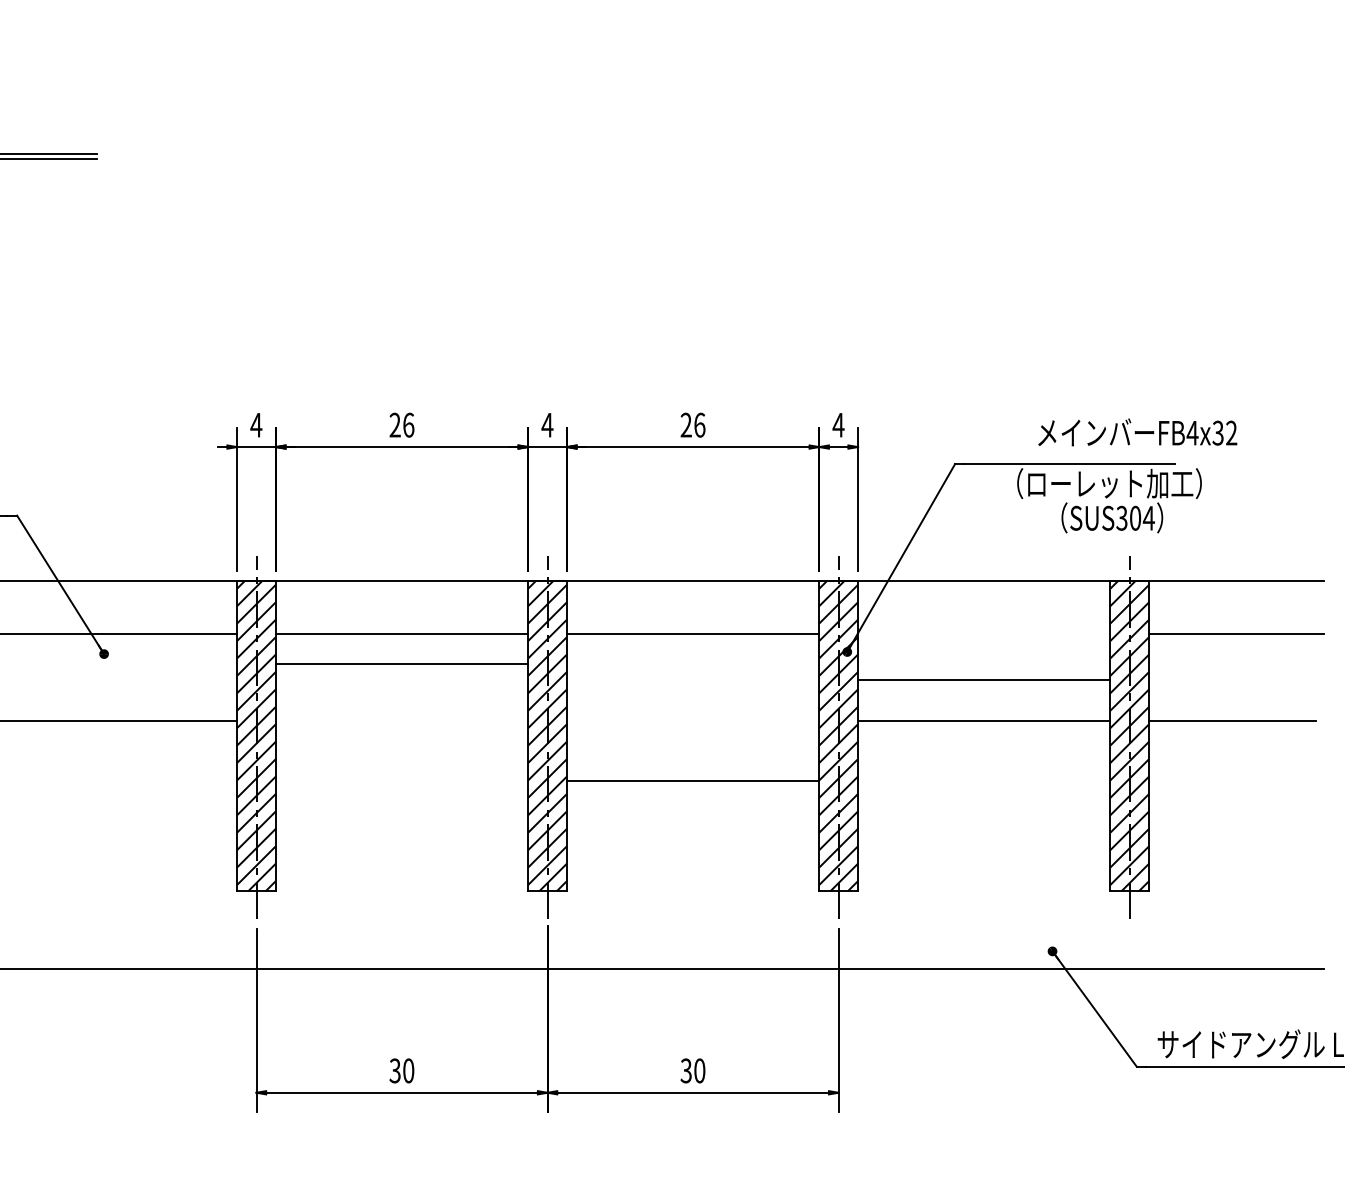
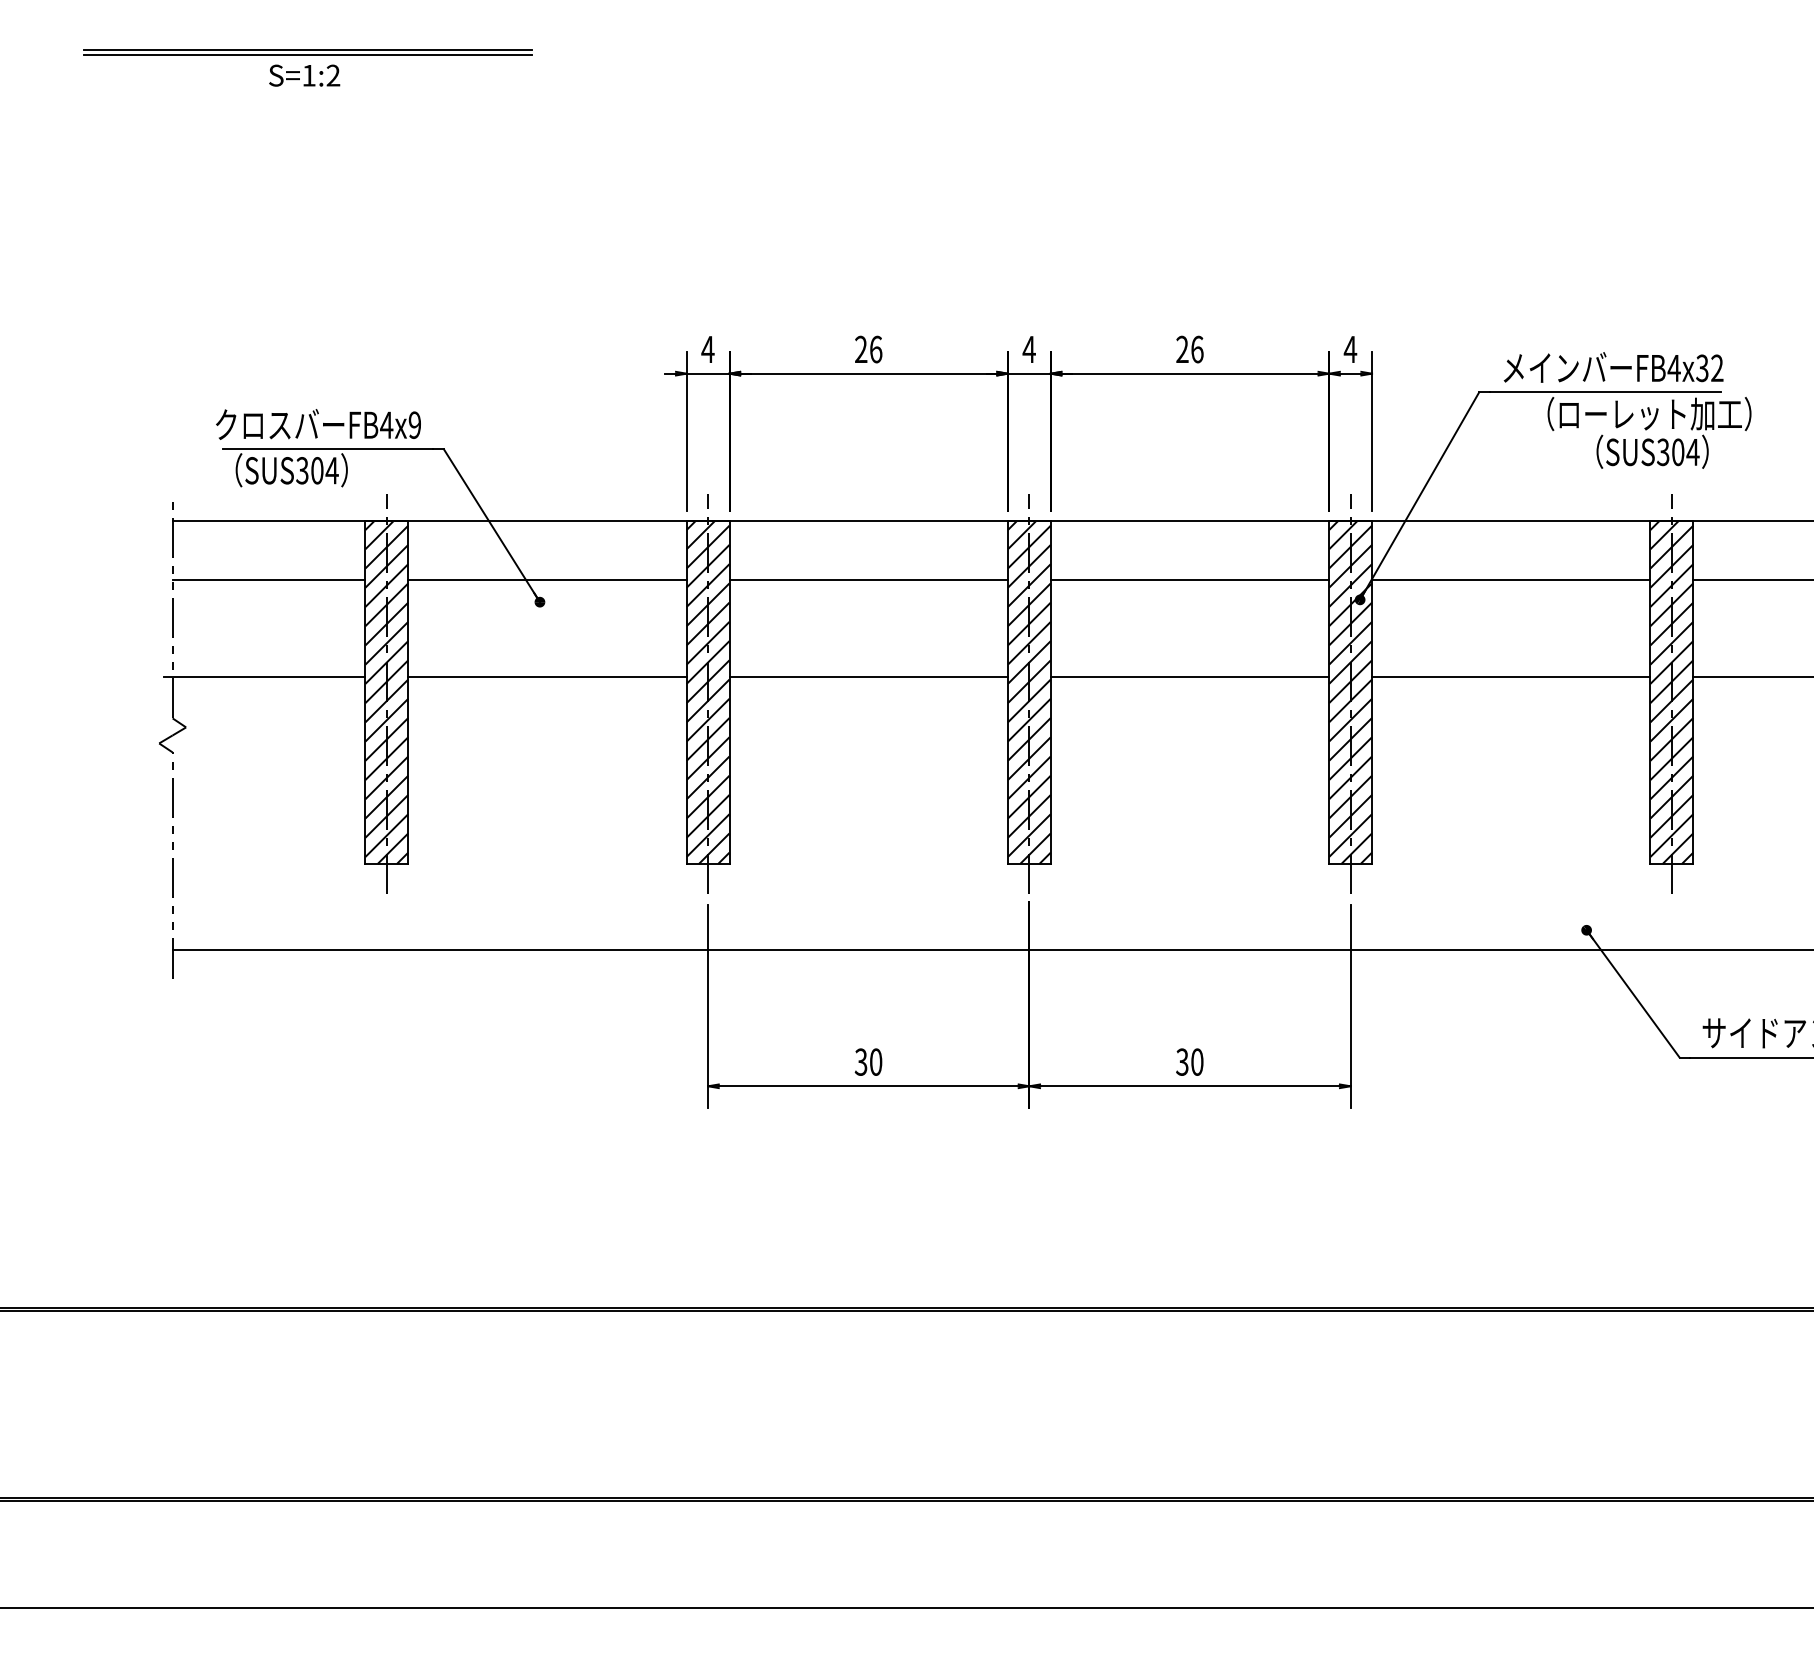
text: (1137, 432) -> (1613, 367), moved
line: (401, 664) -> (868, 676), moved
line: (984, 680) -> (1511, 580), moved
line: (692, 781) -> (1189, 676), moved

